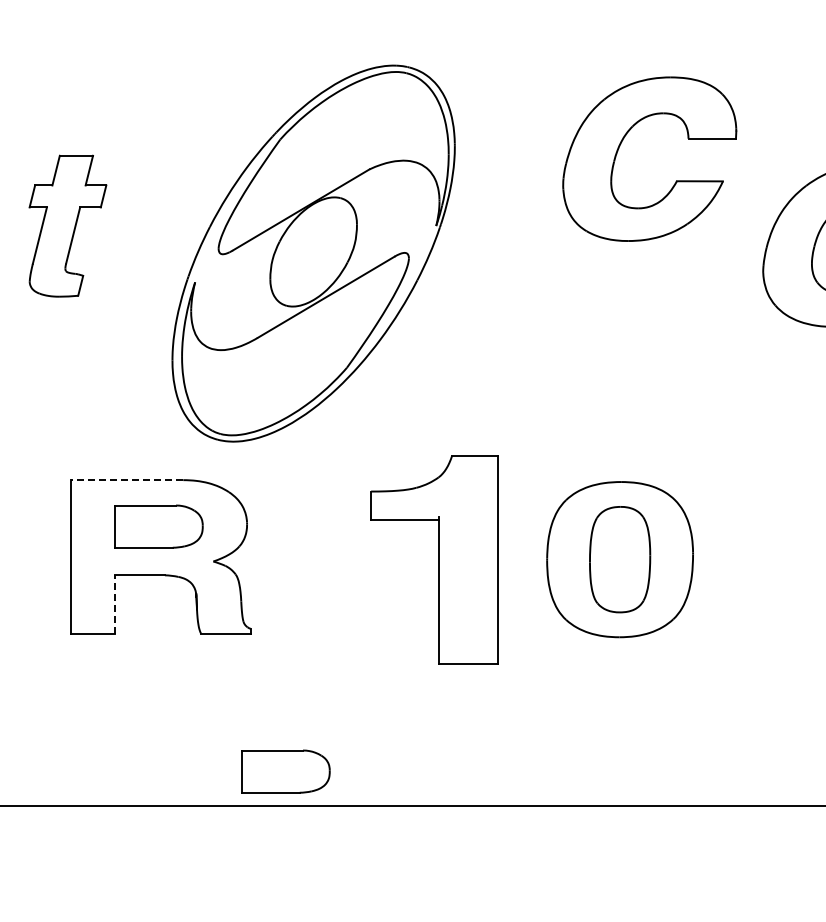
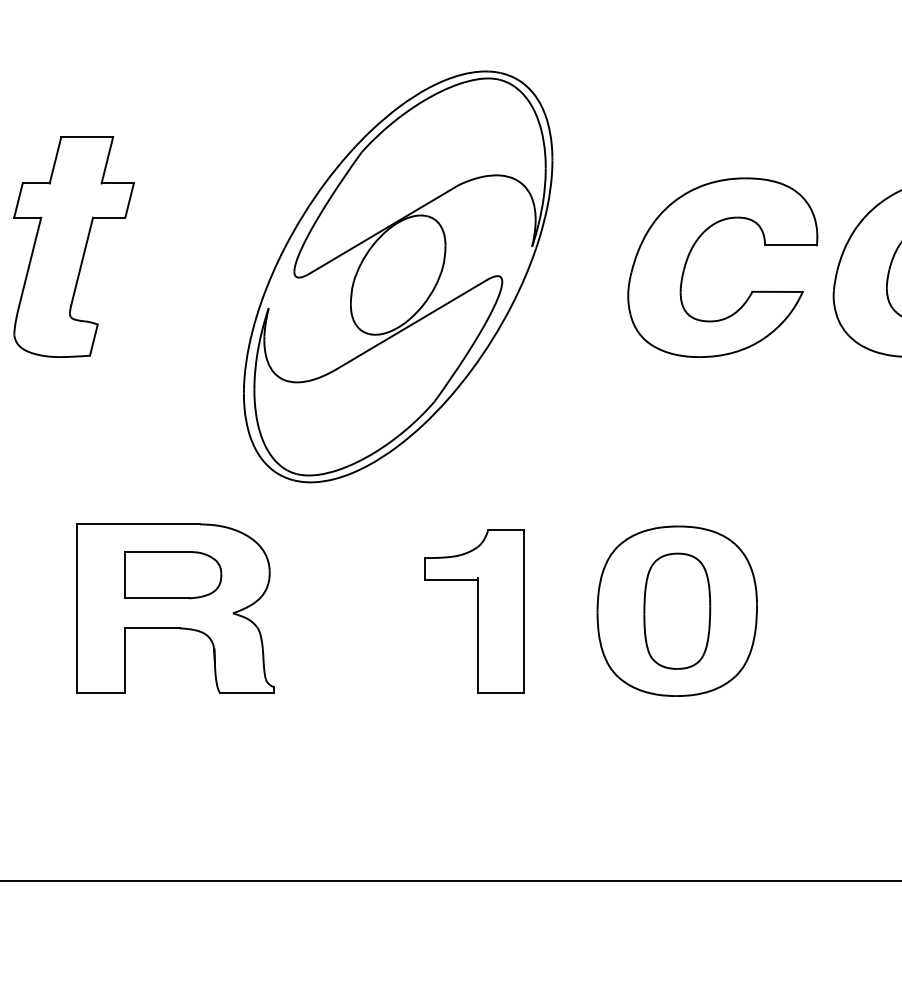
part: (621, 144) -> (691, 251), moved
part: (67, 225) -> (73, 246), size x1.43
part: (313, 253) -> (398, 276), moved
line: (126, 480) -> (137, 524), dashed -> solid
part: (434, 559) -> (474, 611), size x0.71
line: (115, 604) -> (125, 660), dashed -> solid
part: (285, 771) -> (311, 842), removed

